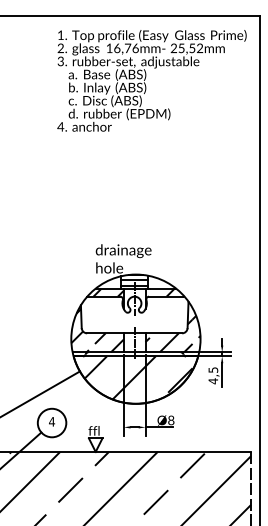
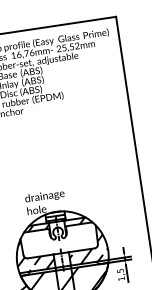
text: (213, 381) -> (121, 278), 4,5 -> 1,5

